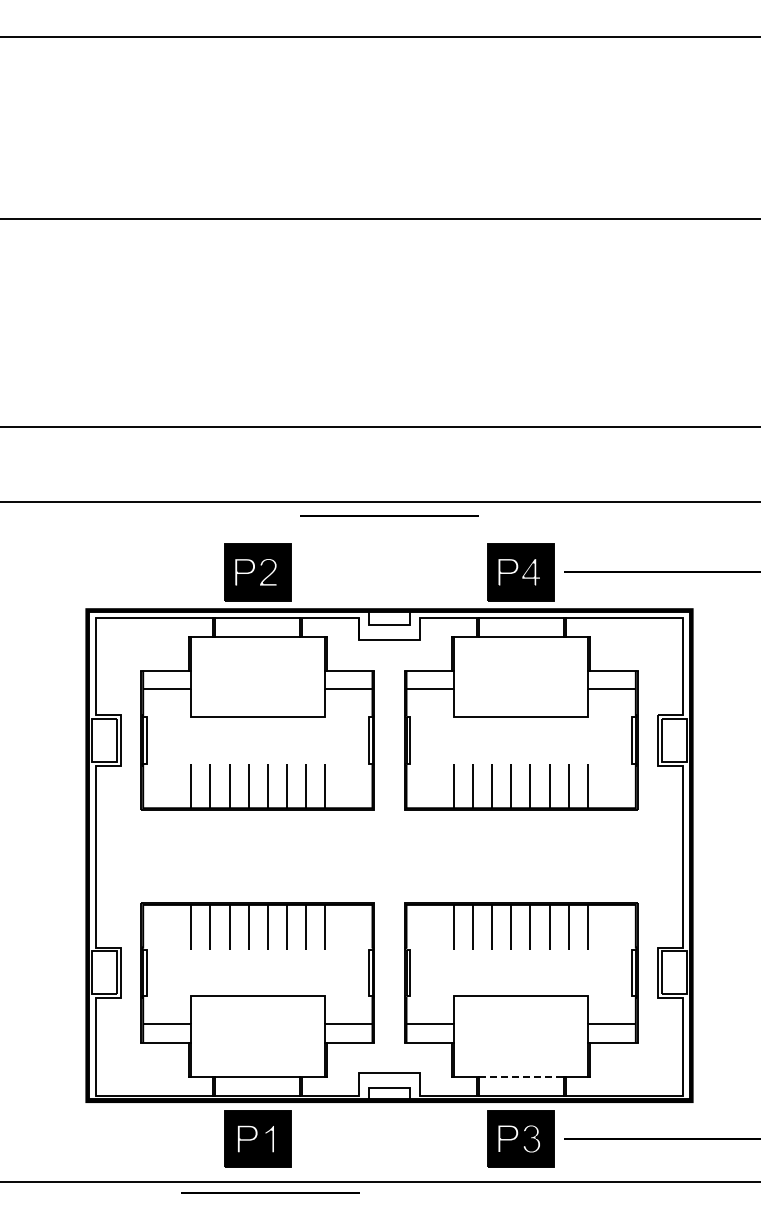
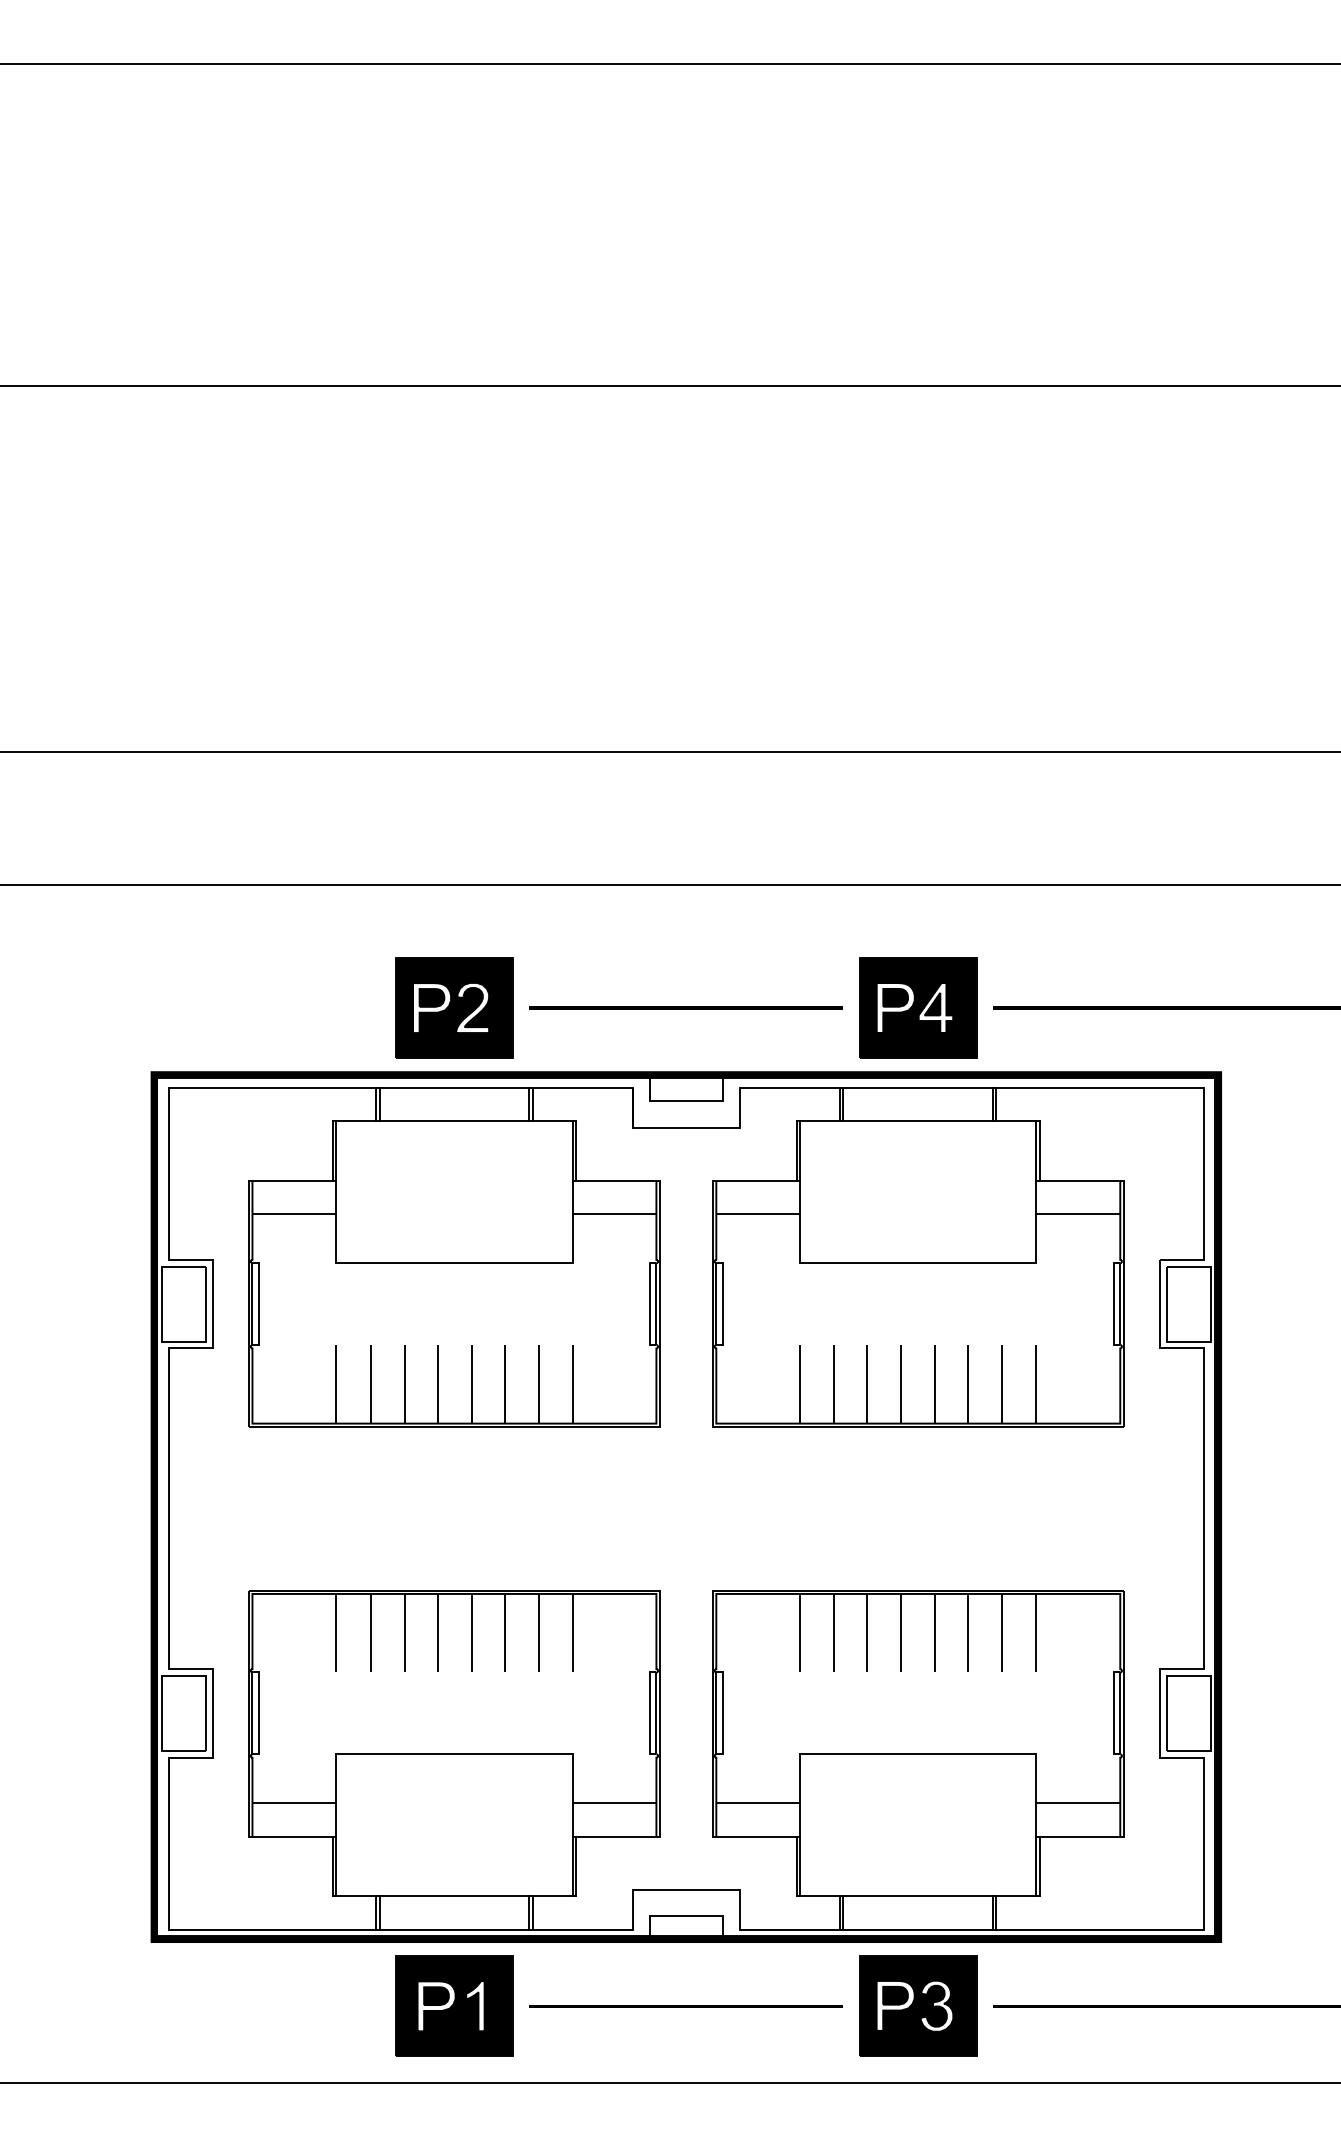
line: (389, 515) -> (686, 1006), moved
line: (521, 1076) -> (918, 1896), dashed -> solid
line: (270, 1192) -> (686, 2005), moved

